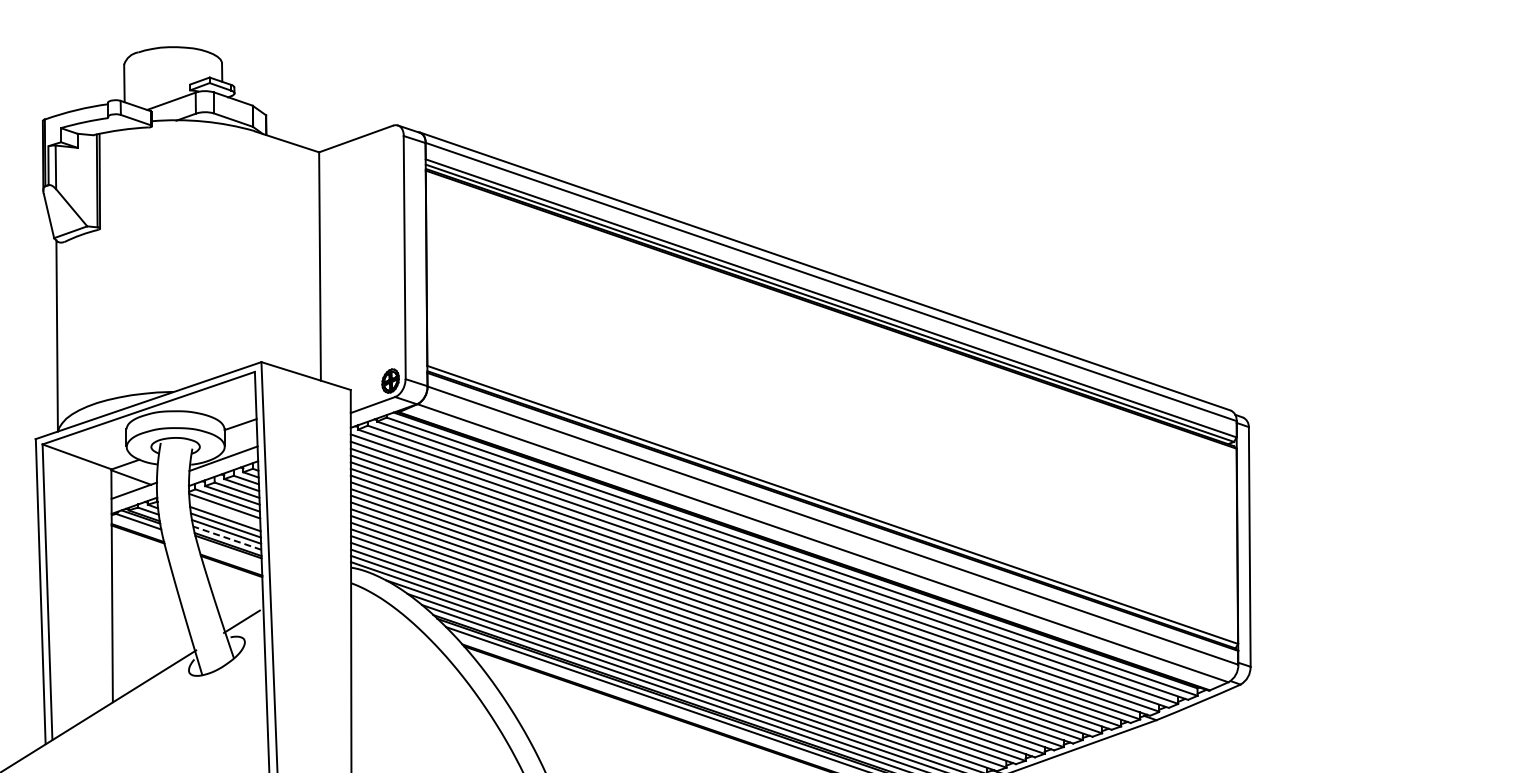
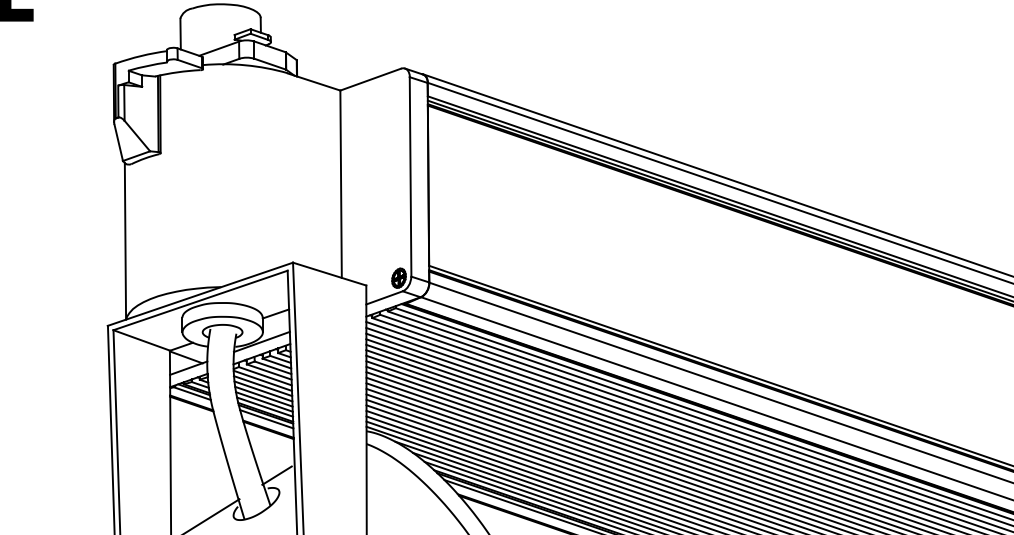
line: (224, 512) -> (262, 386), added
line: (226, 538) -> (264, 407), dashed -> solid
line: (228, 552) -> (266, 418), added

